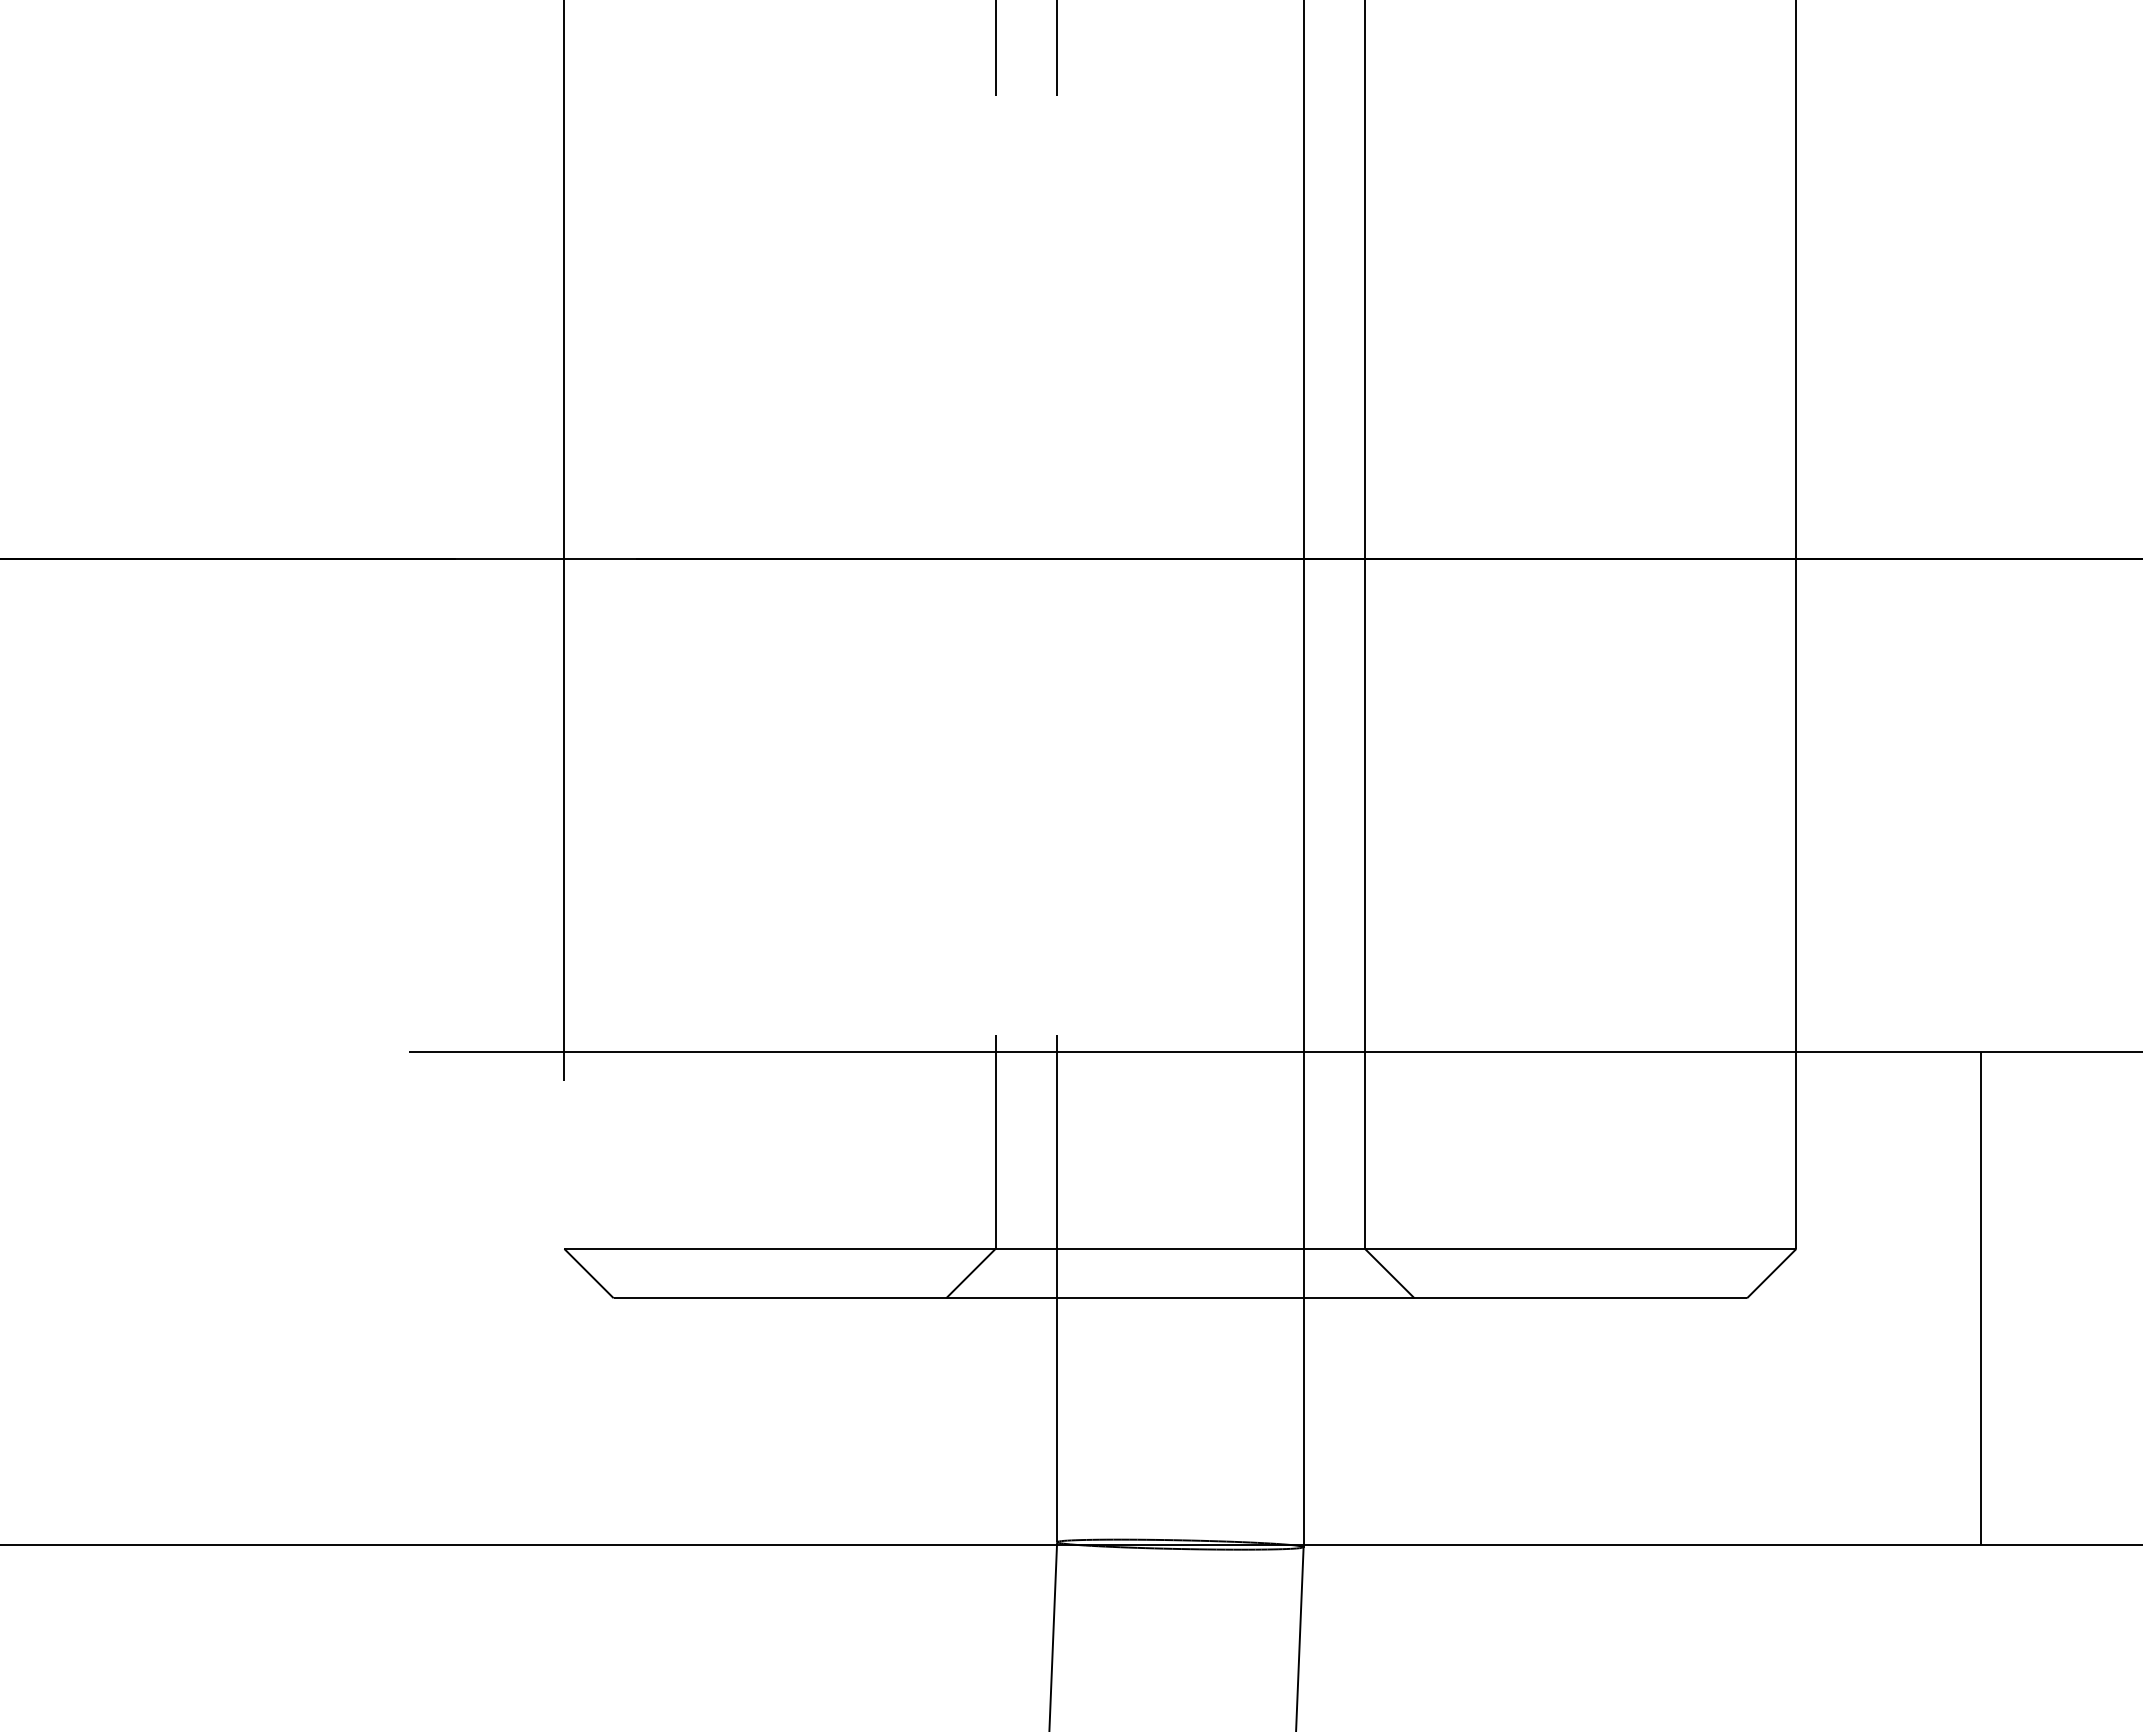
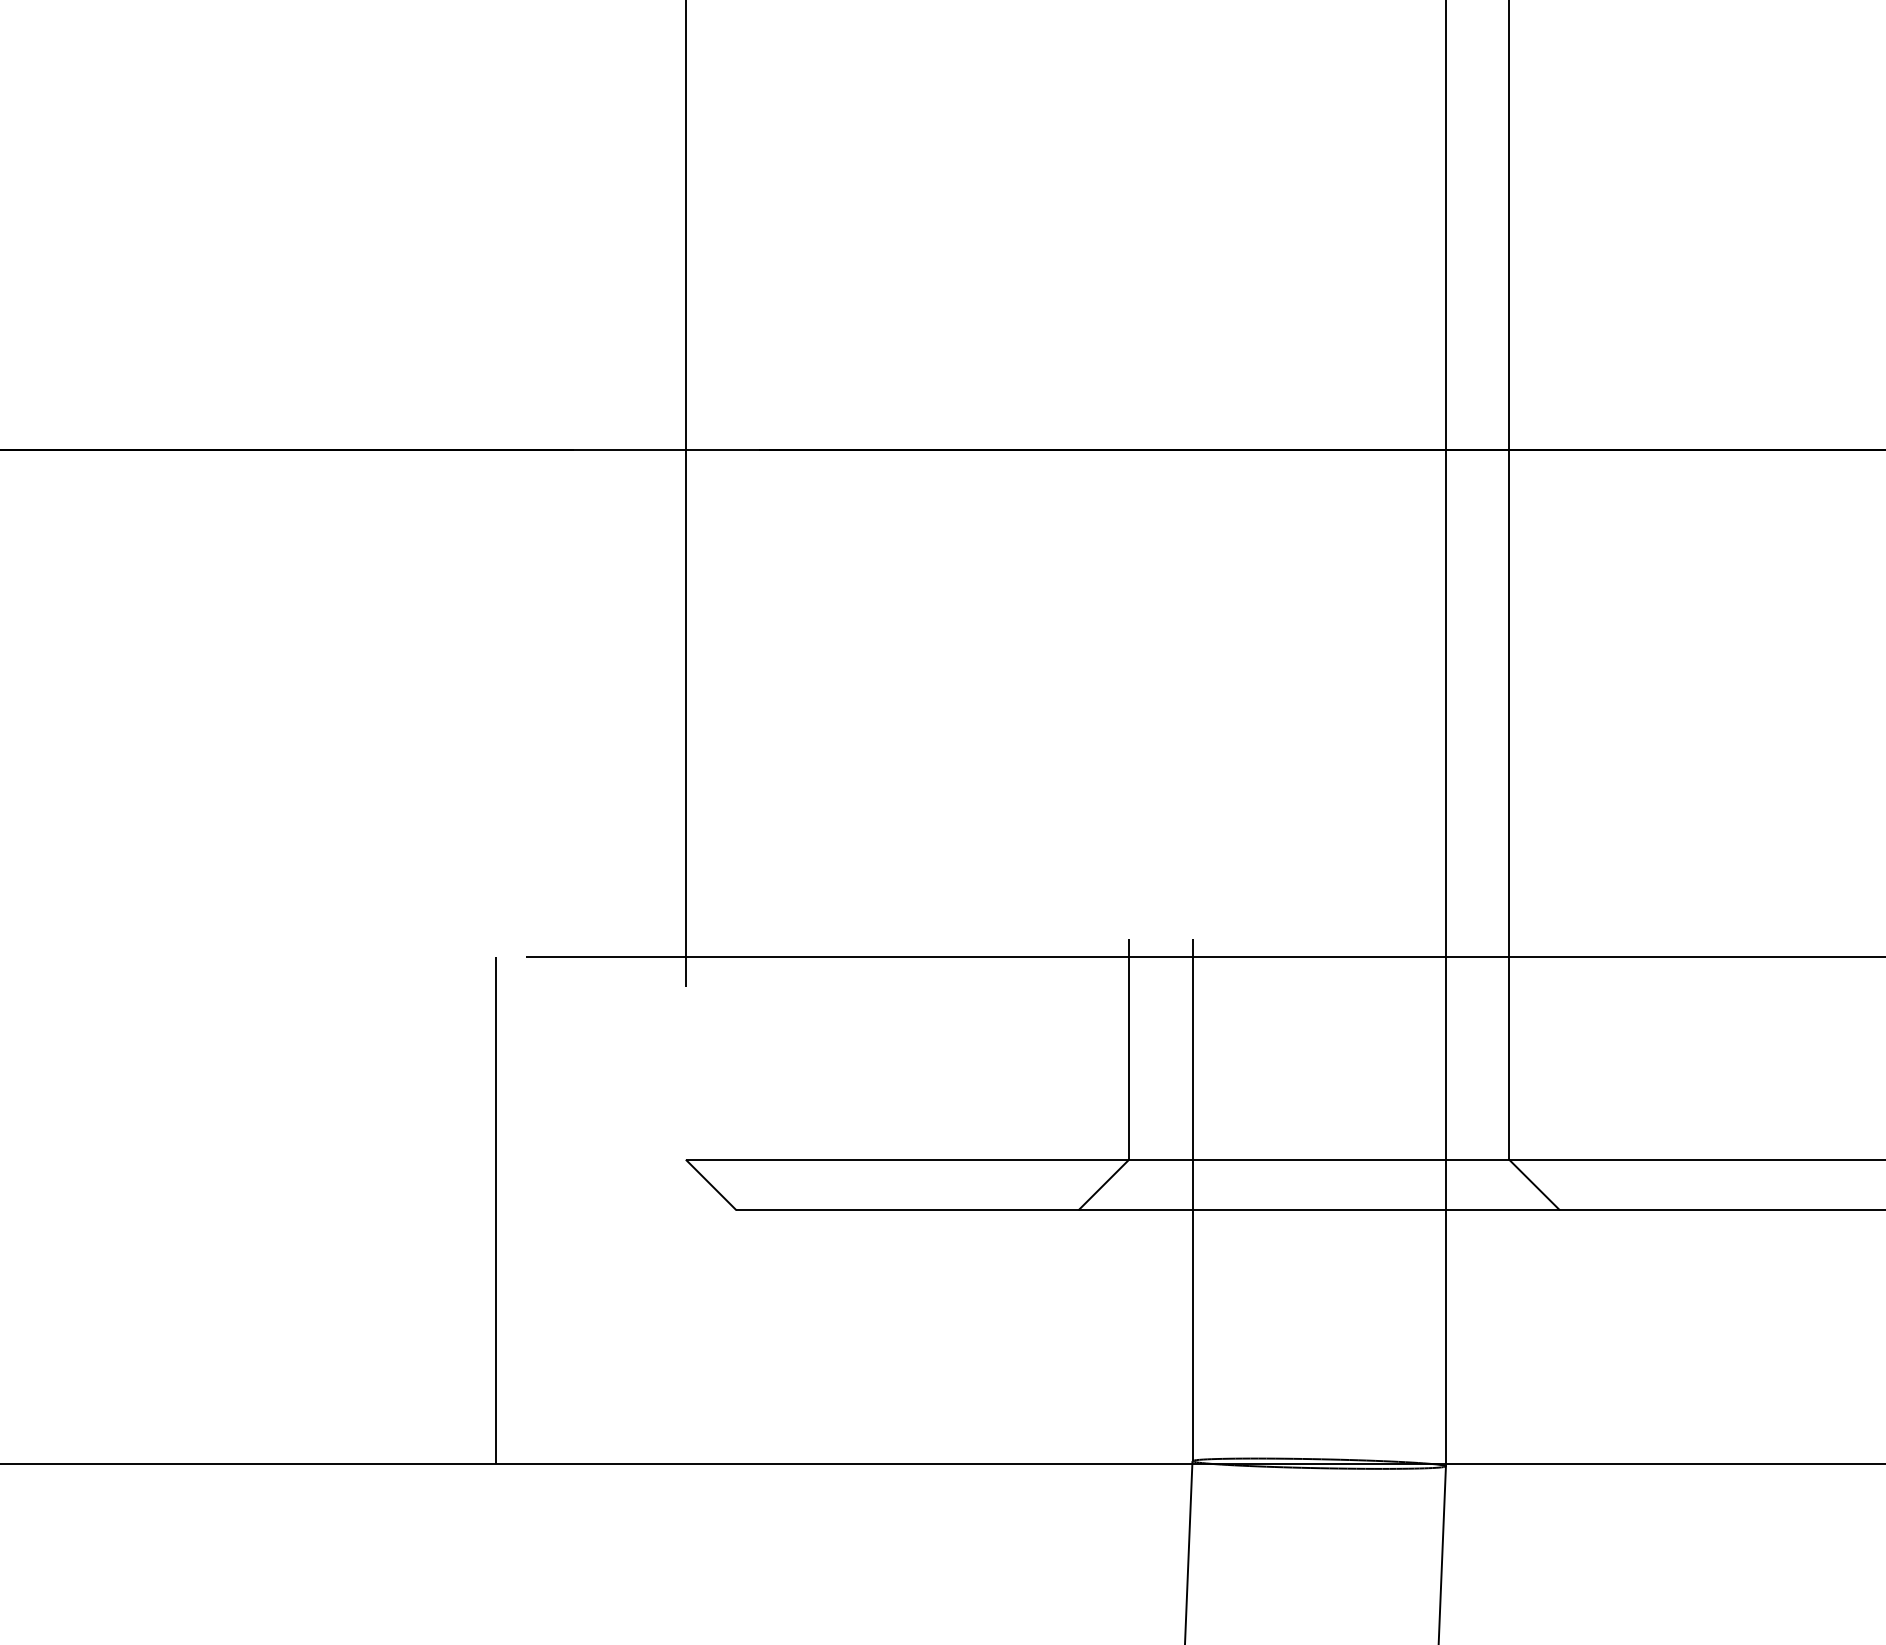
line: (379, 1297) -> (495, 1209), added

